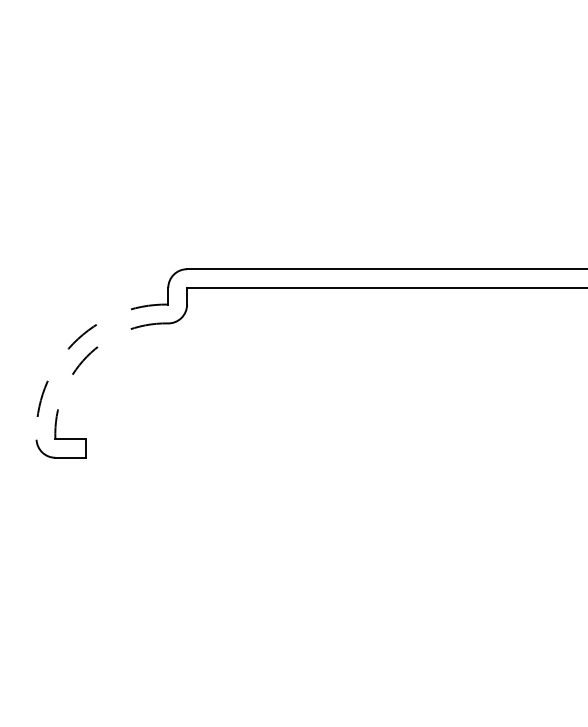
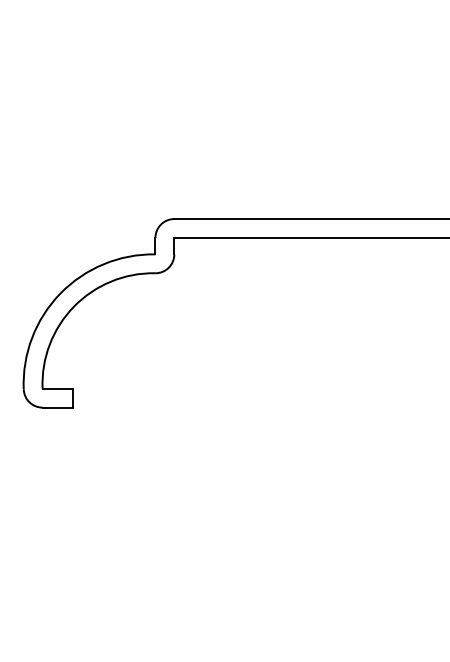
arc: (73, 343) -> (60, 293), dashed -> solid
arc: (86, 356) -> (73, 306), dashed -> solid

